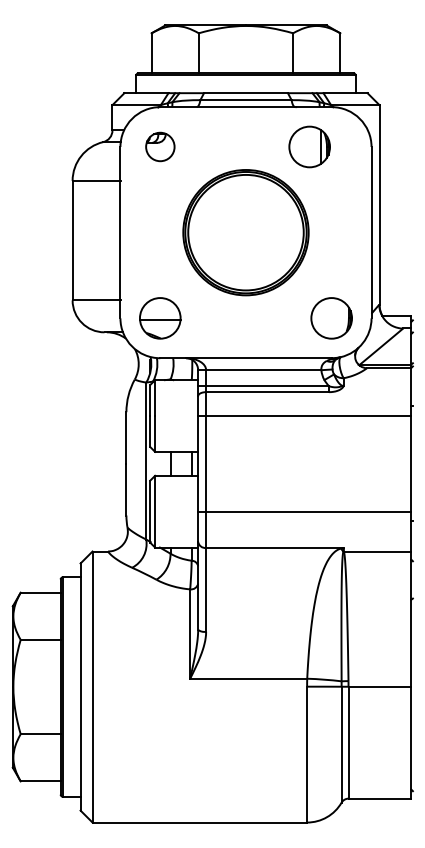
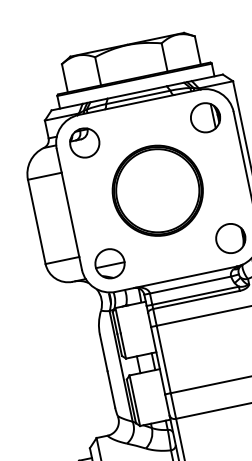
part: (160, 146) -> (84, 142), size x1.43
part: (309, 146) -> (205, 117), moved

